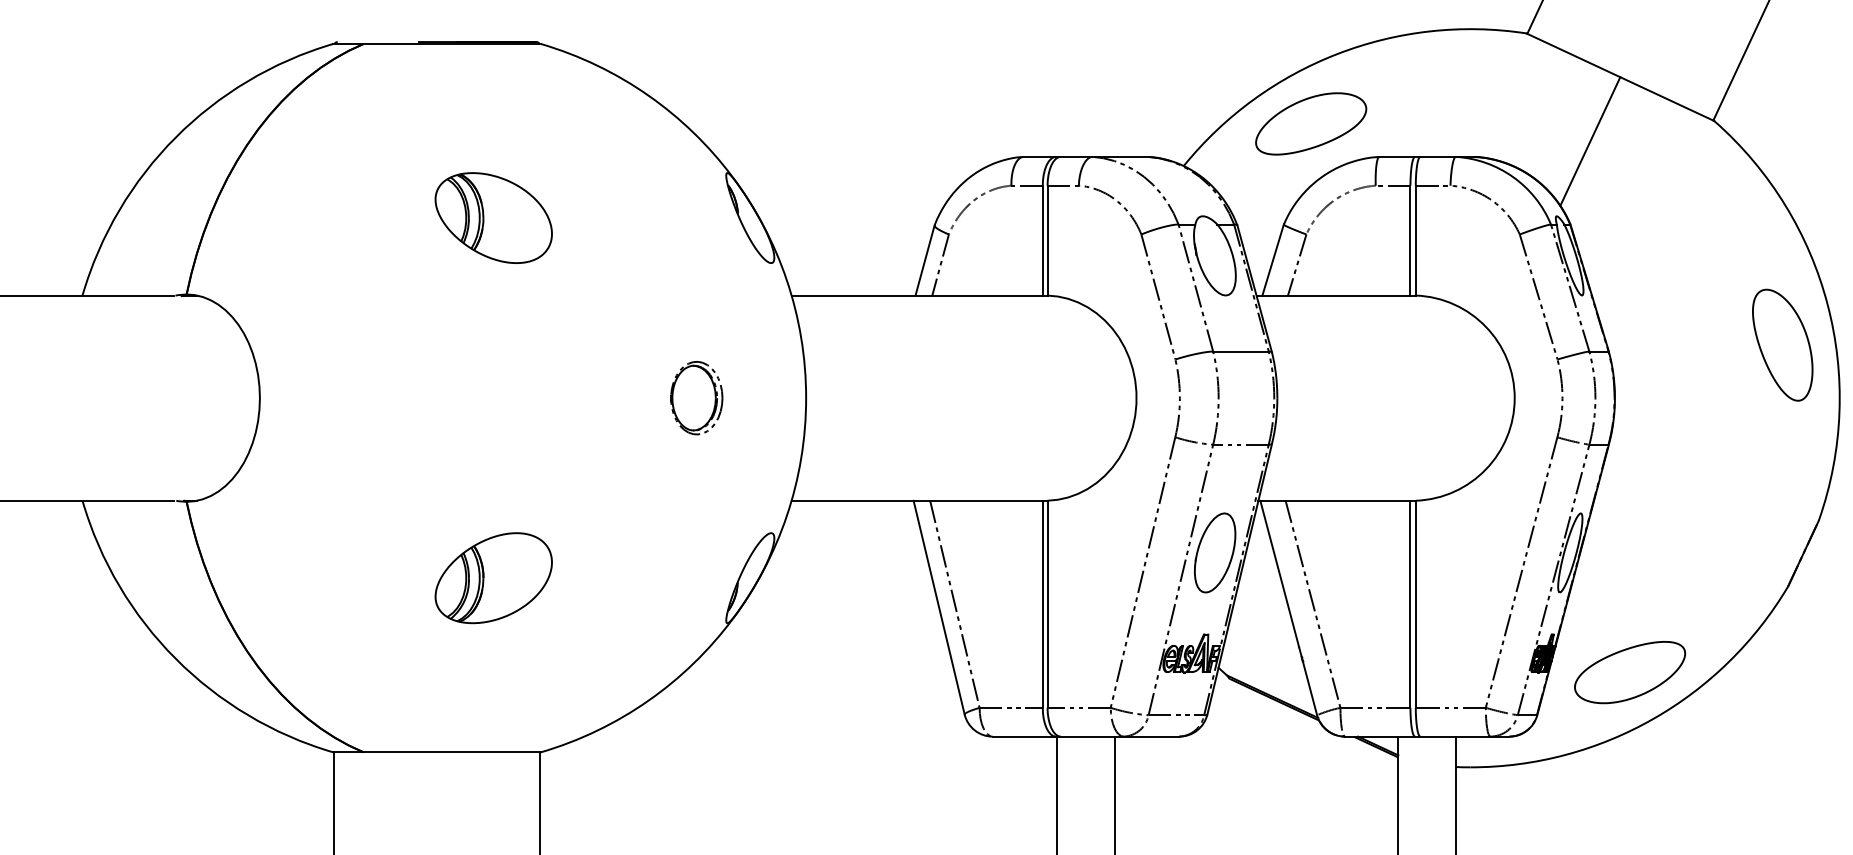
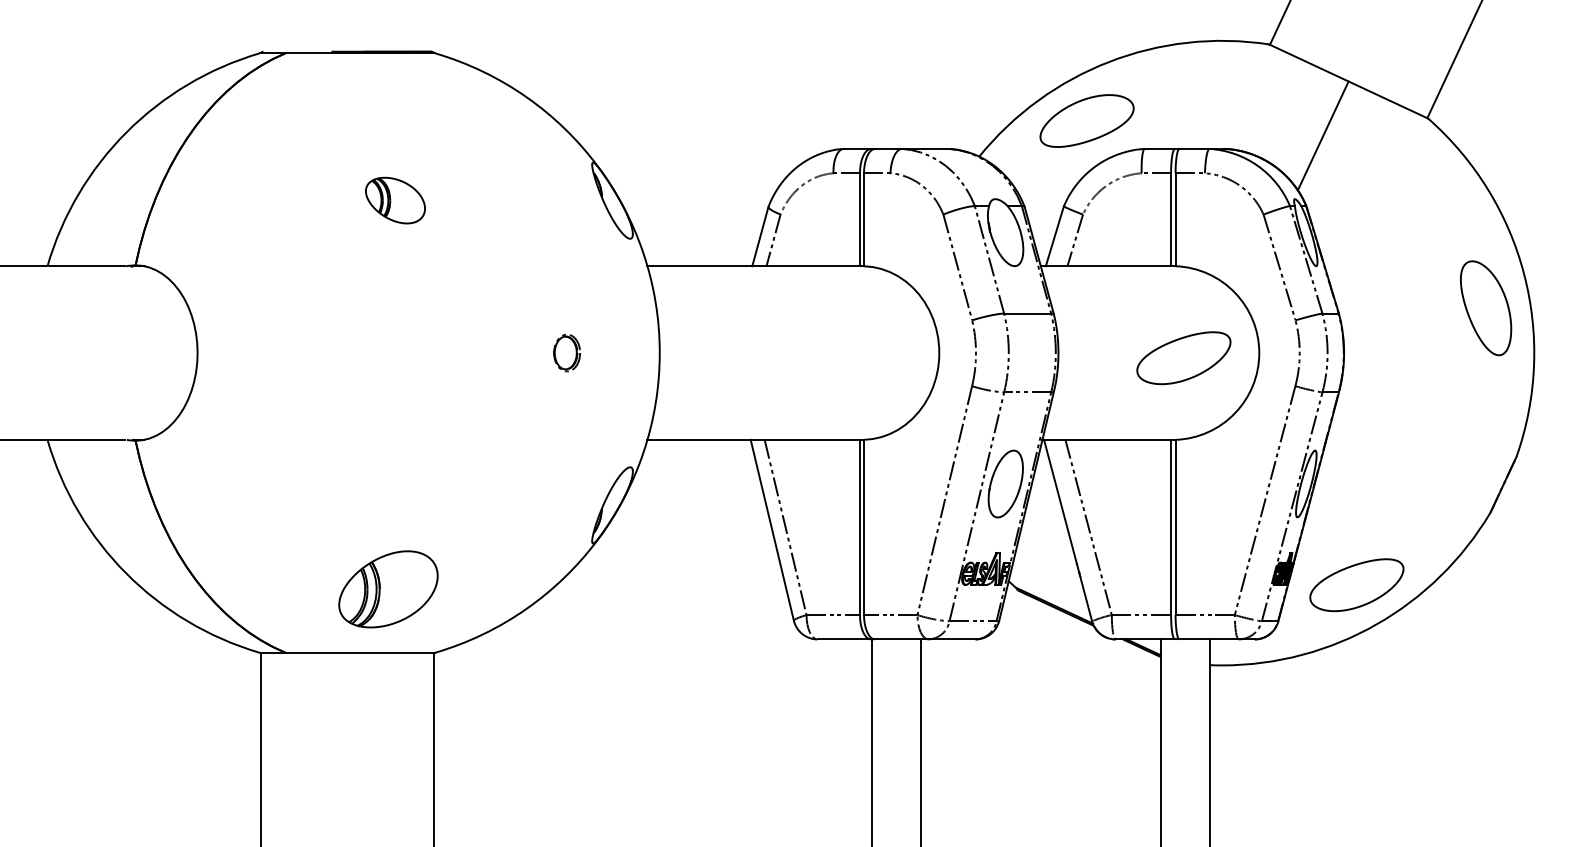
part: (493, 217) -> (395, 200), size x0.6
part: (695, 397) -> (566, 352), size x0.6
part: (1425, 404) -> (1183, 358), added
part: (493, 578) -> (388, 589), moved

